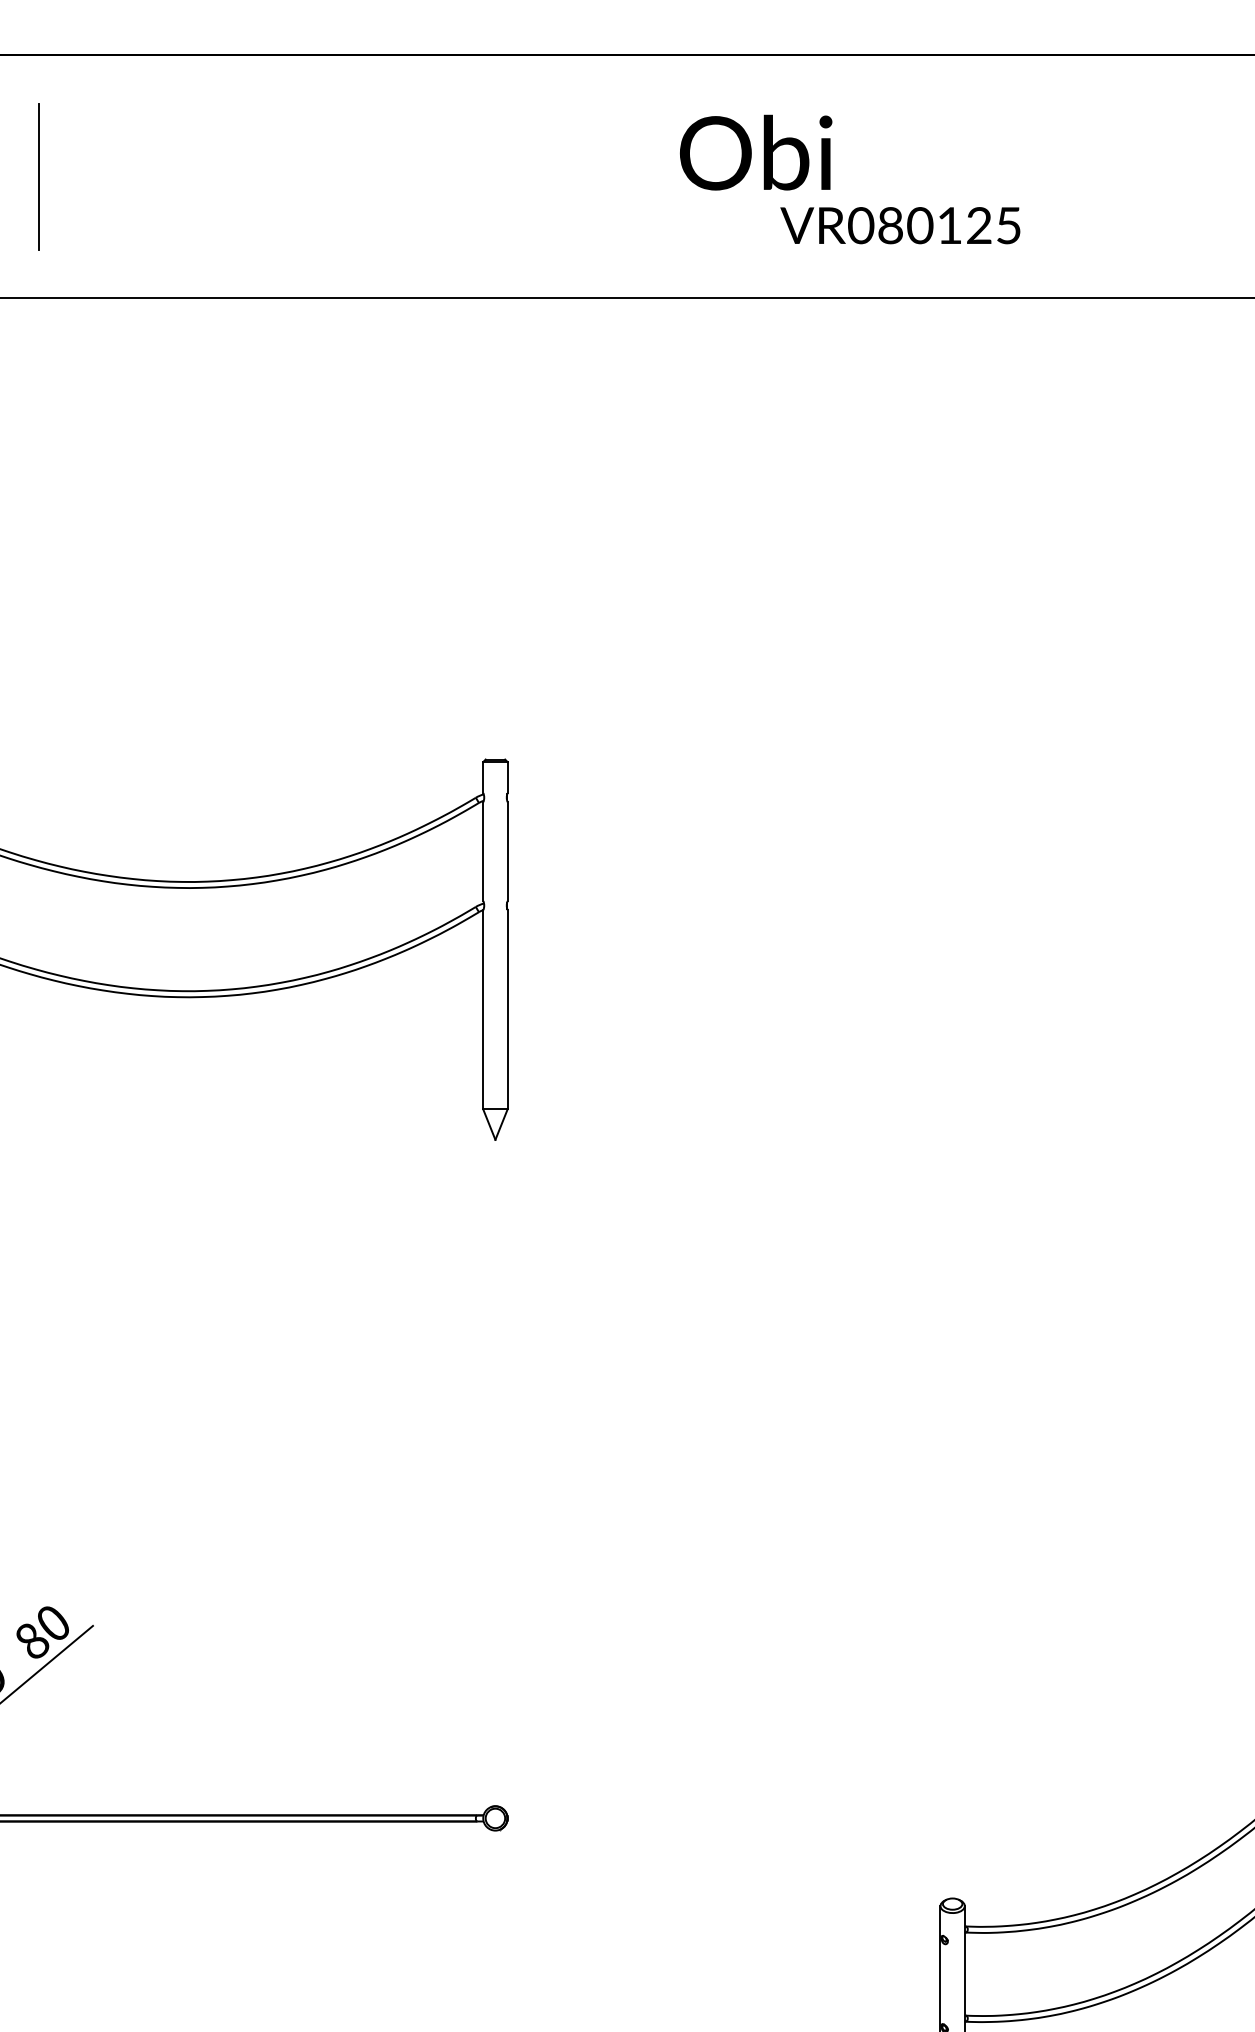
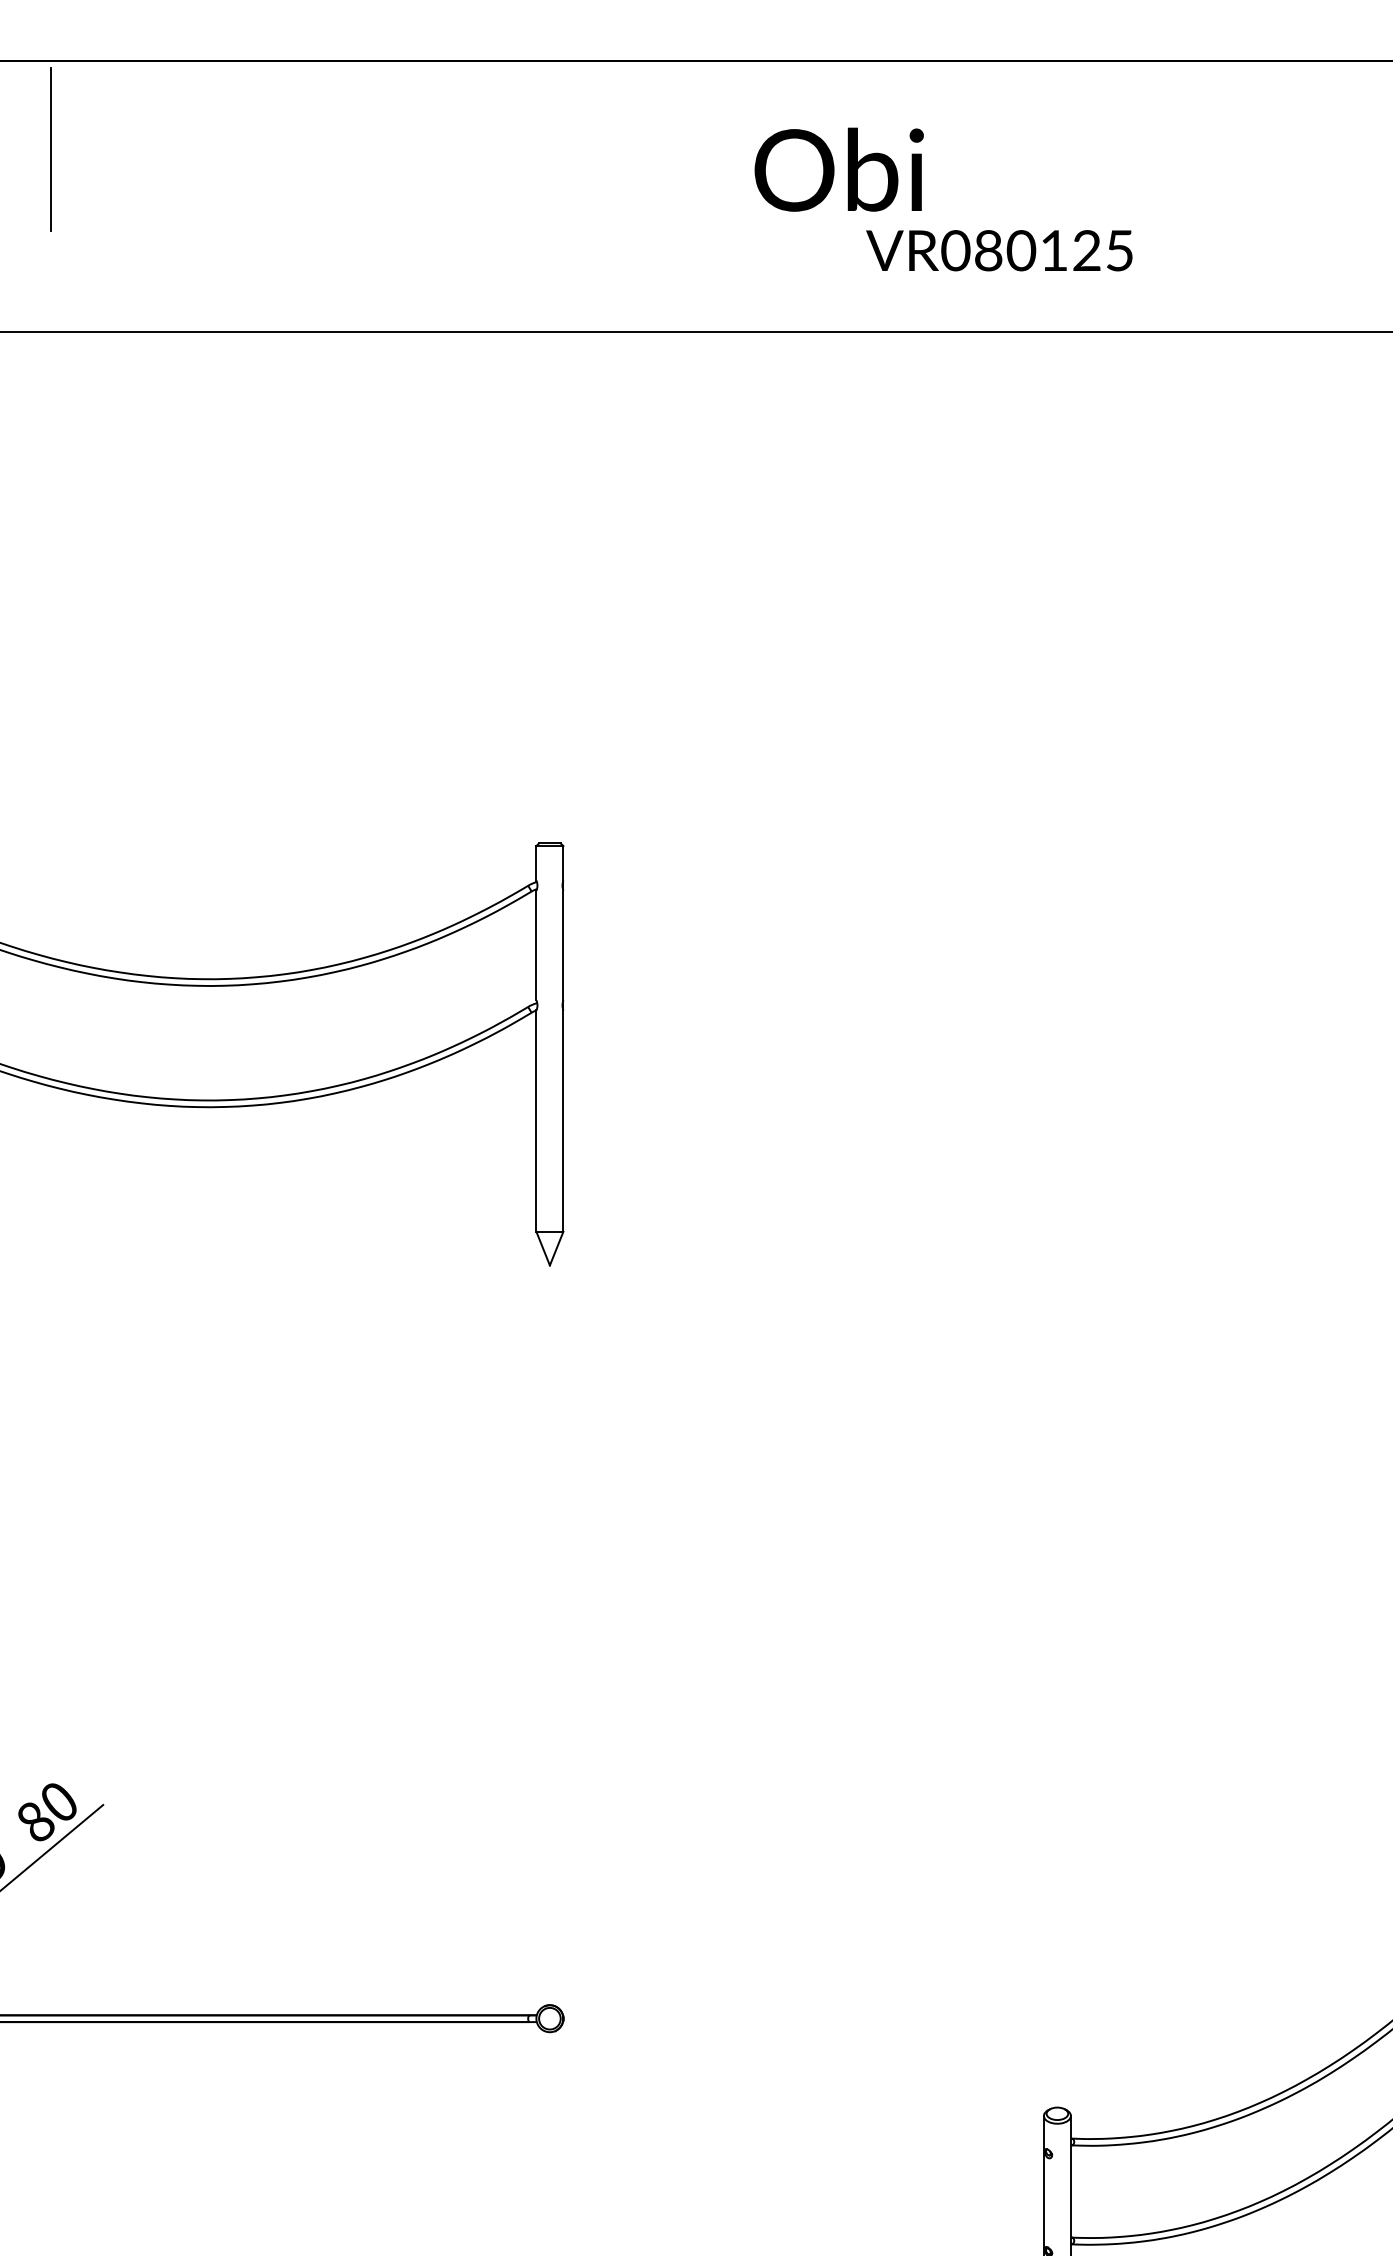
line: (38, 176) -> (50, 149), moved

